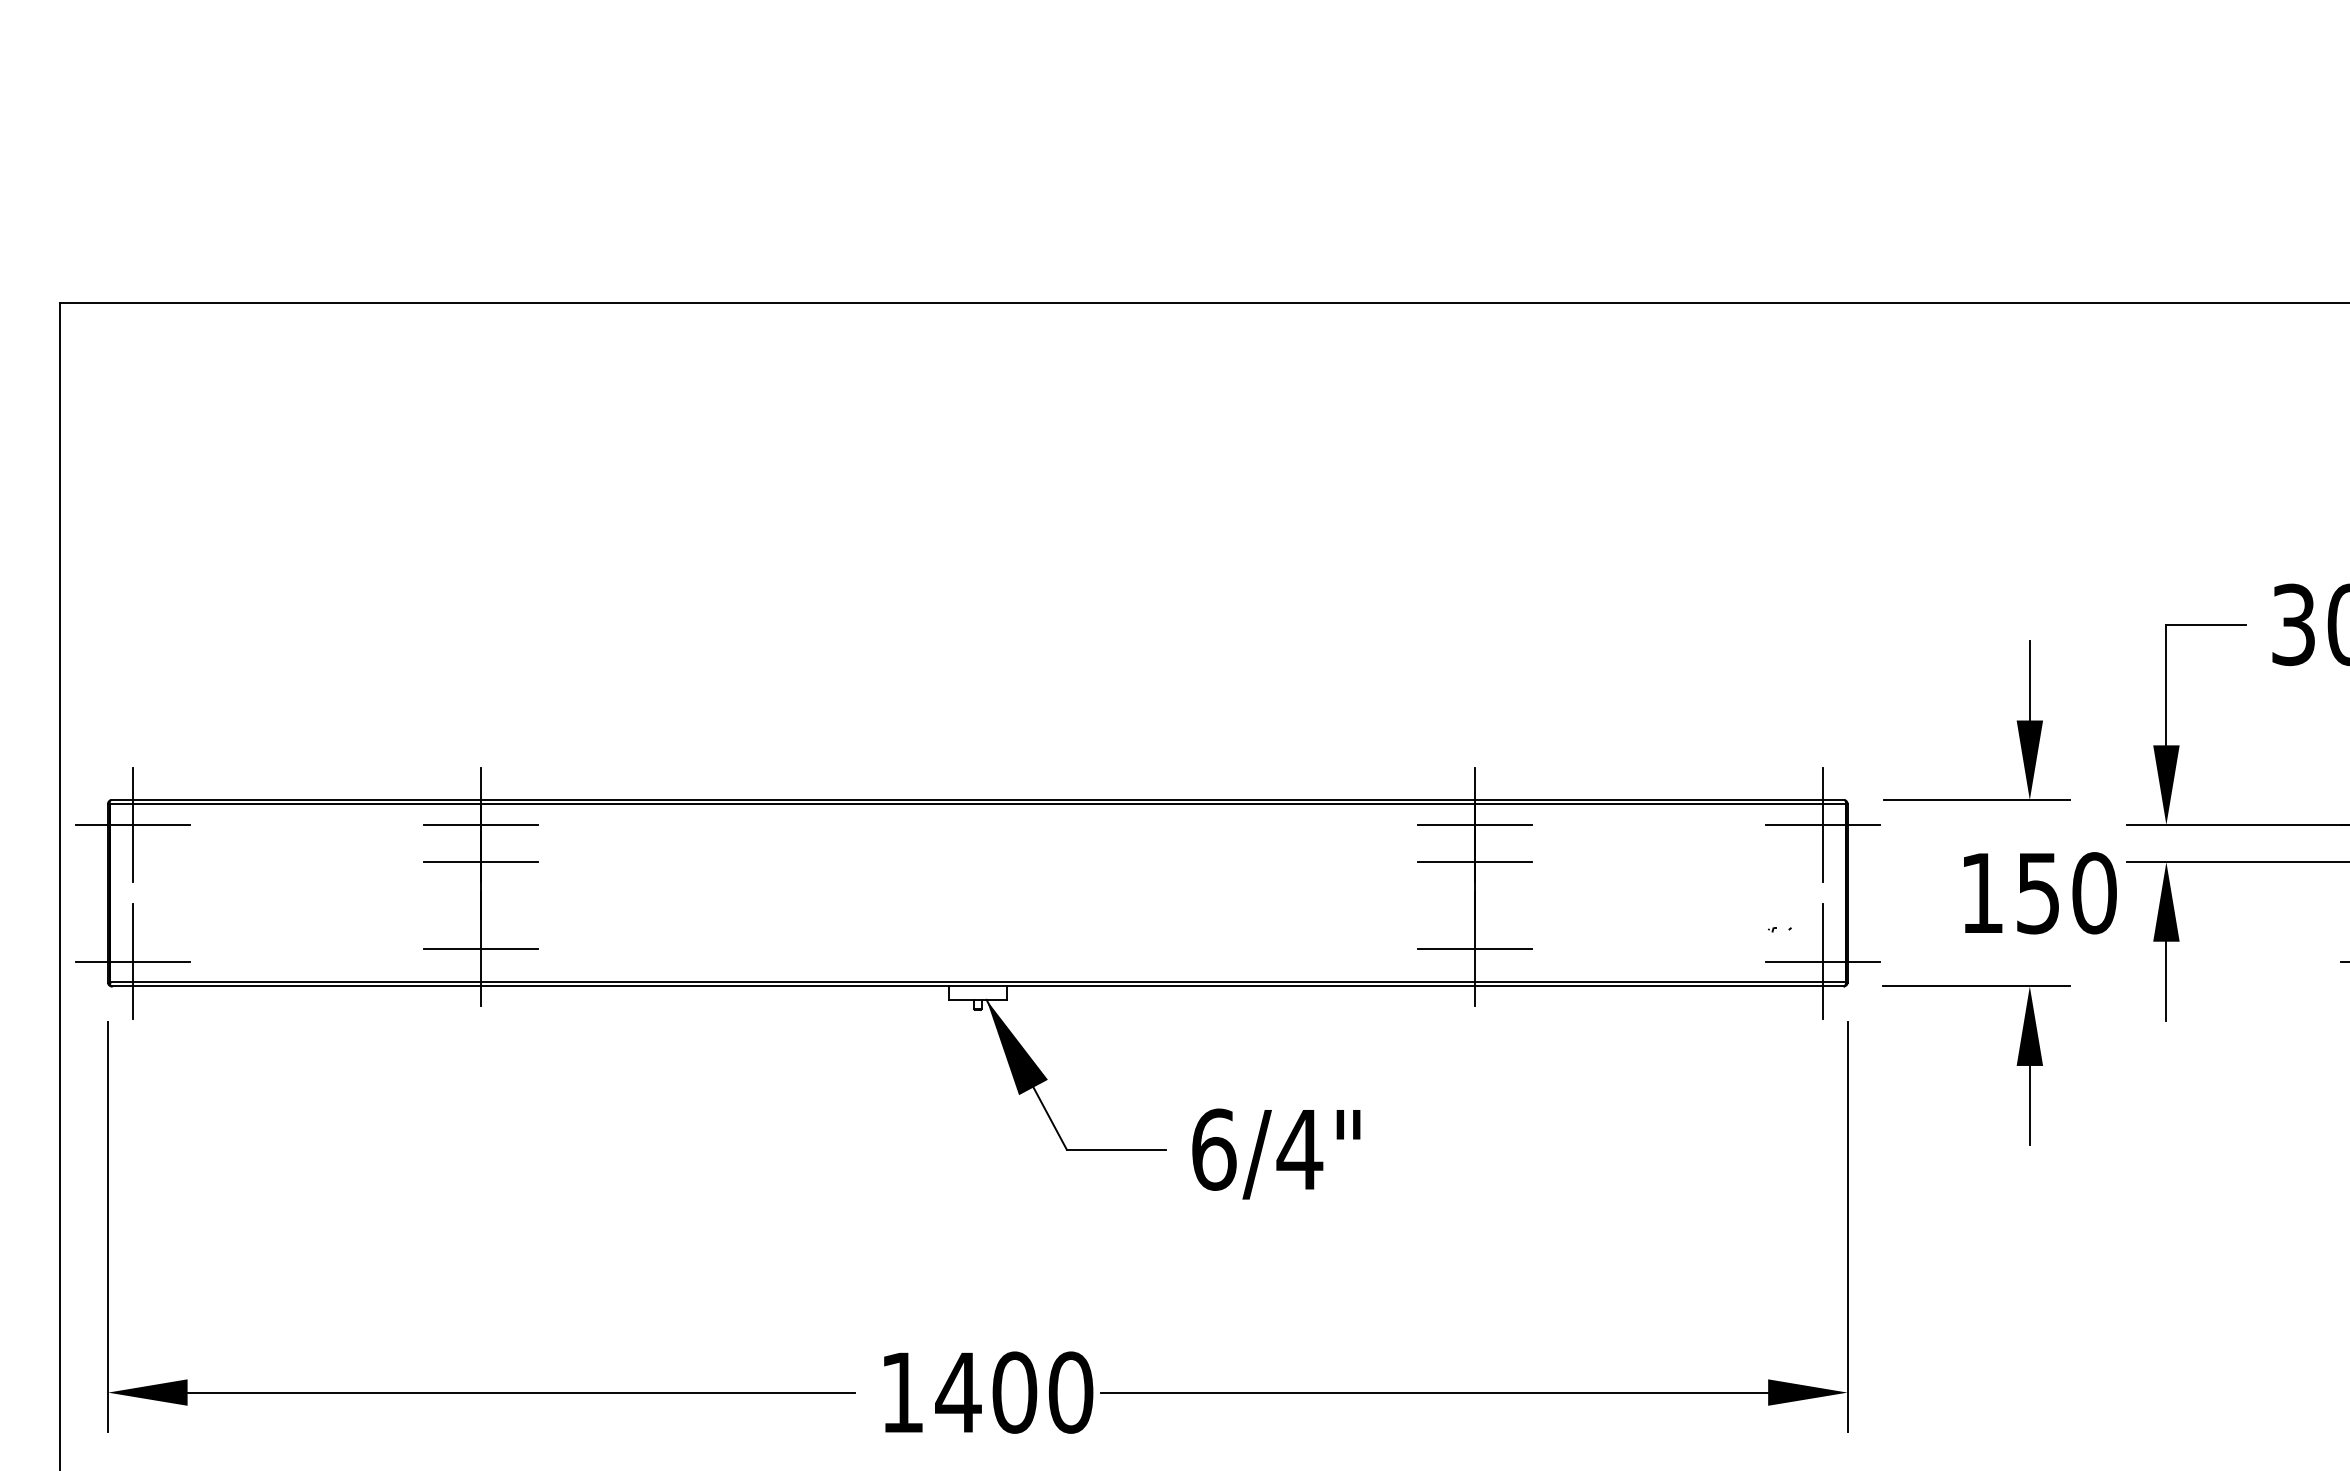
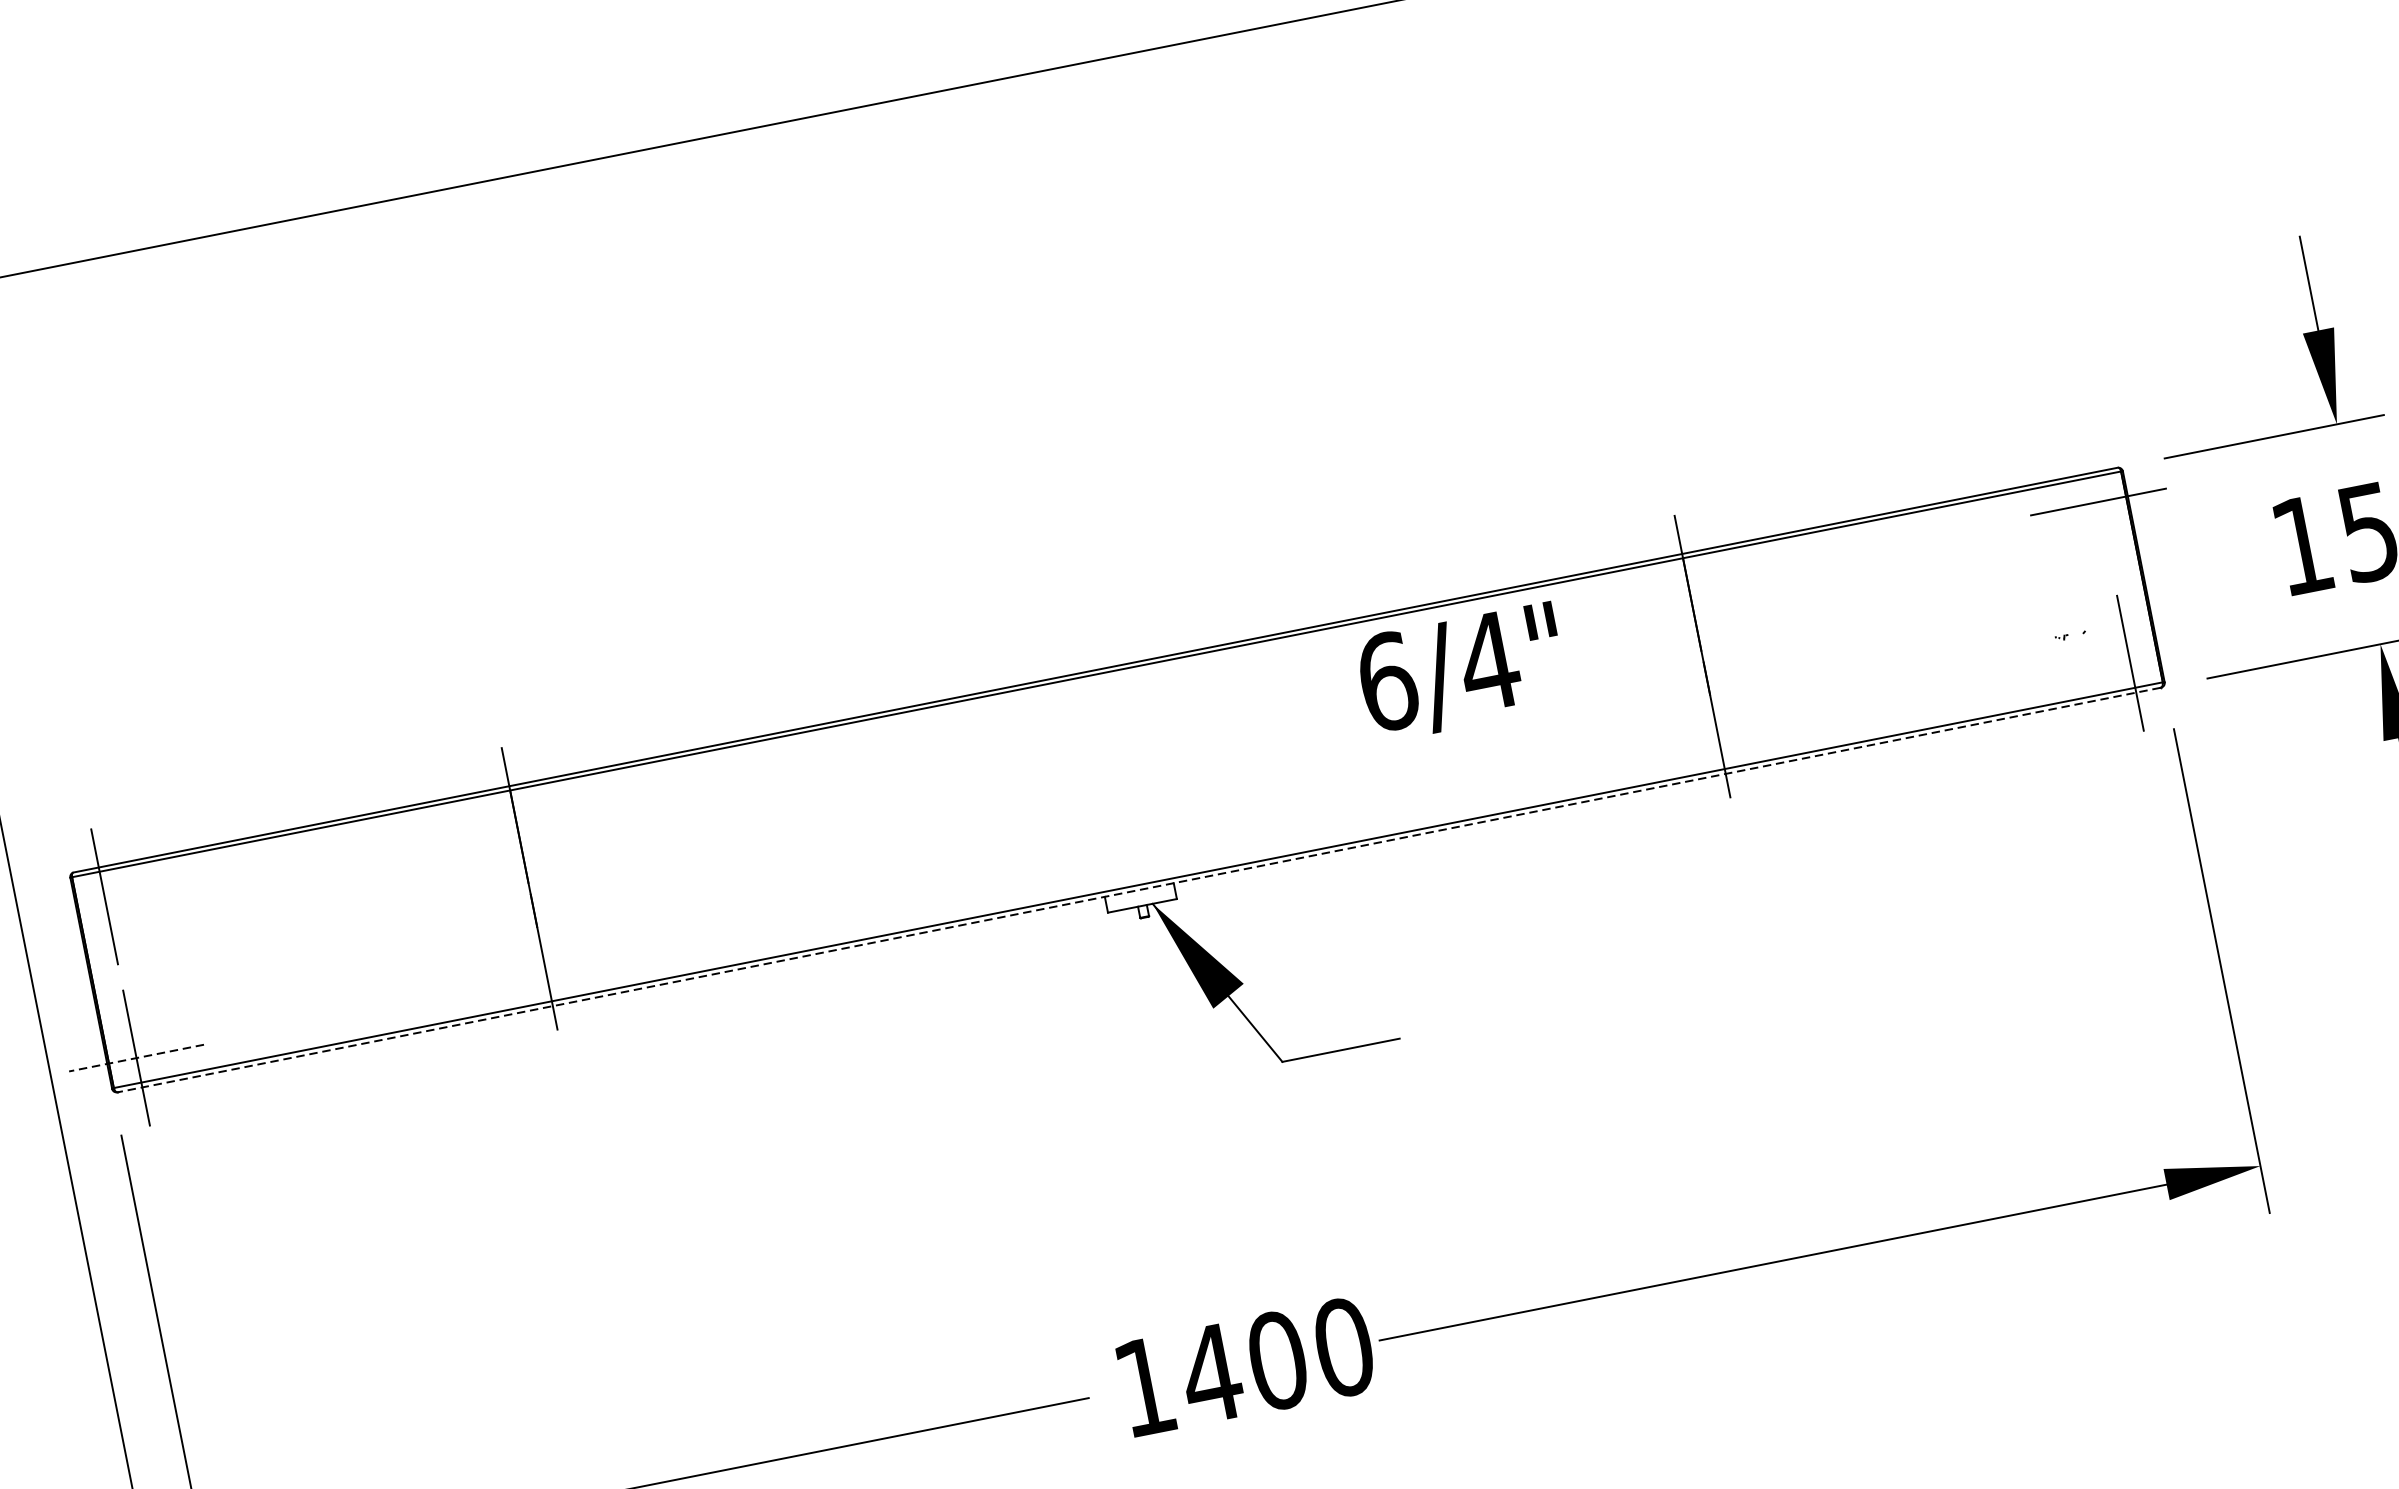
line: (132, 824) -> (104, 896), removed
line: (480, 824) -> (514, 815), removed
line: (1474, 824) -> (1687, 582), removed
line: (1822, 824) -> (2098, 501), removed
line: (480, 862) -> (523, 859), removed
line: (1474, 862) -> (1696, 627), removed
line: (480, 949) -> (543, 962), removed
line: (1474, 949) -> (1716, 730), removed
line: (132, 961) -> (136, 1058), solid -> dashed
line: (1822, 961) -> (2130, 663), removed
line: (977, 986) -> (1138, 890), solid -> dashed
text: (1276, 1153) -> (1462, 671), moved

